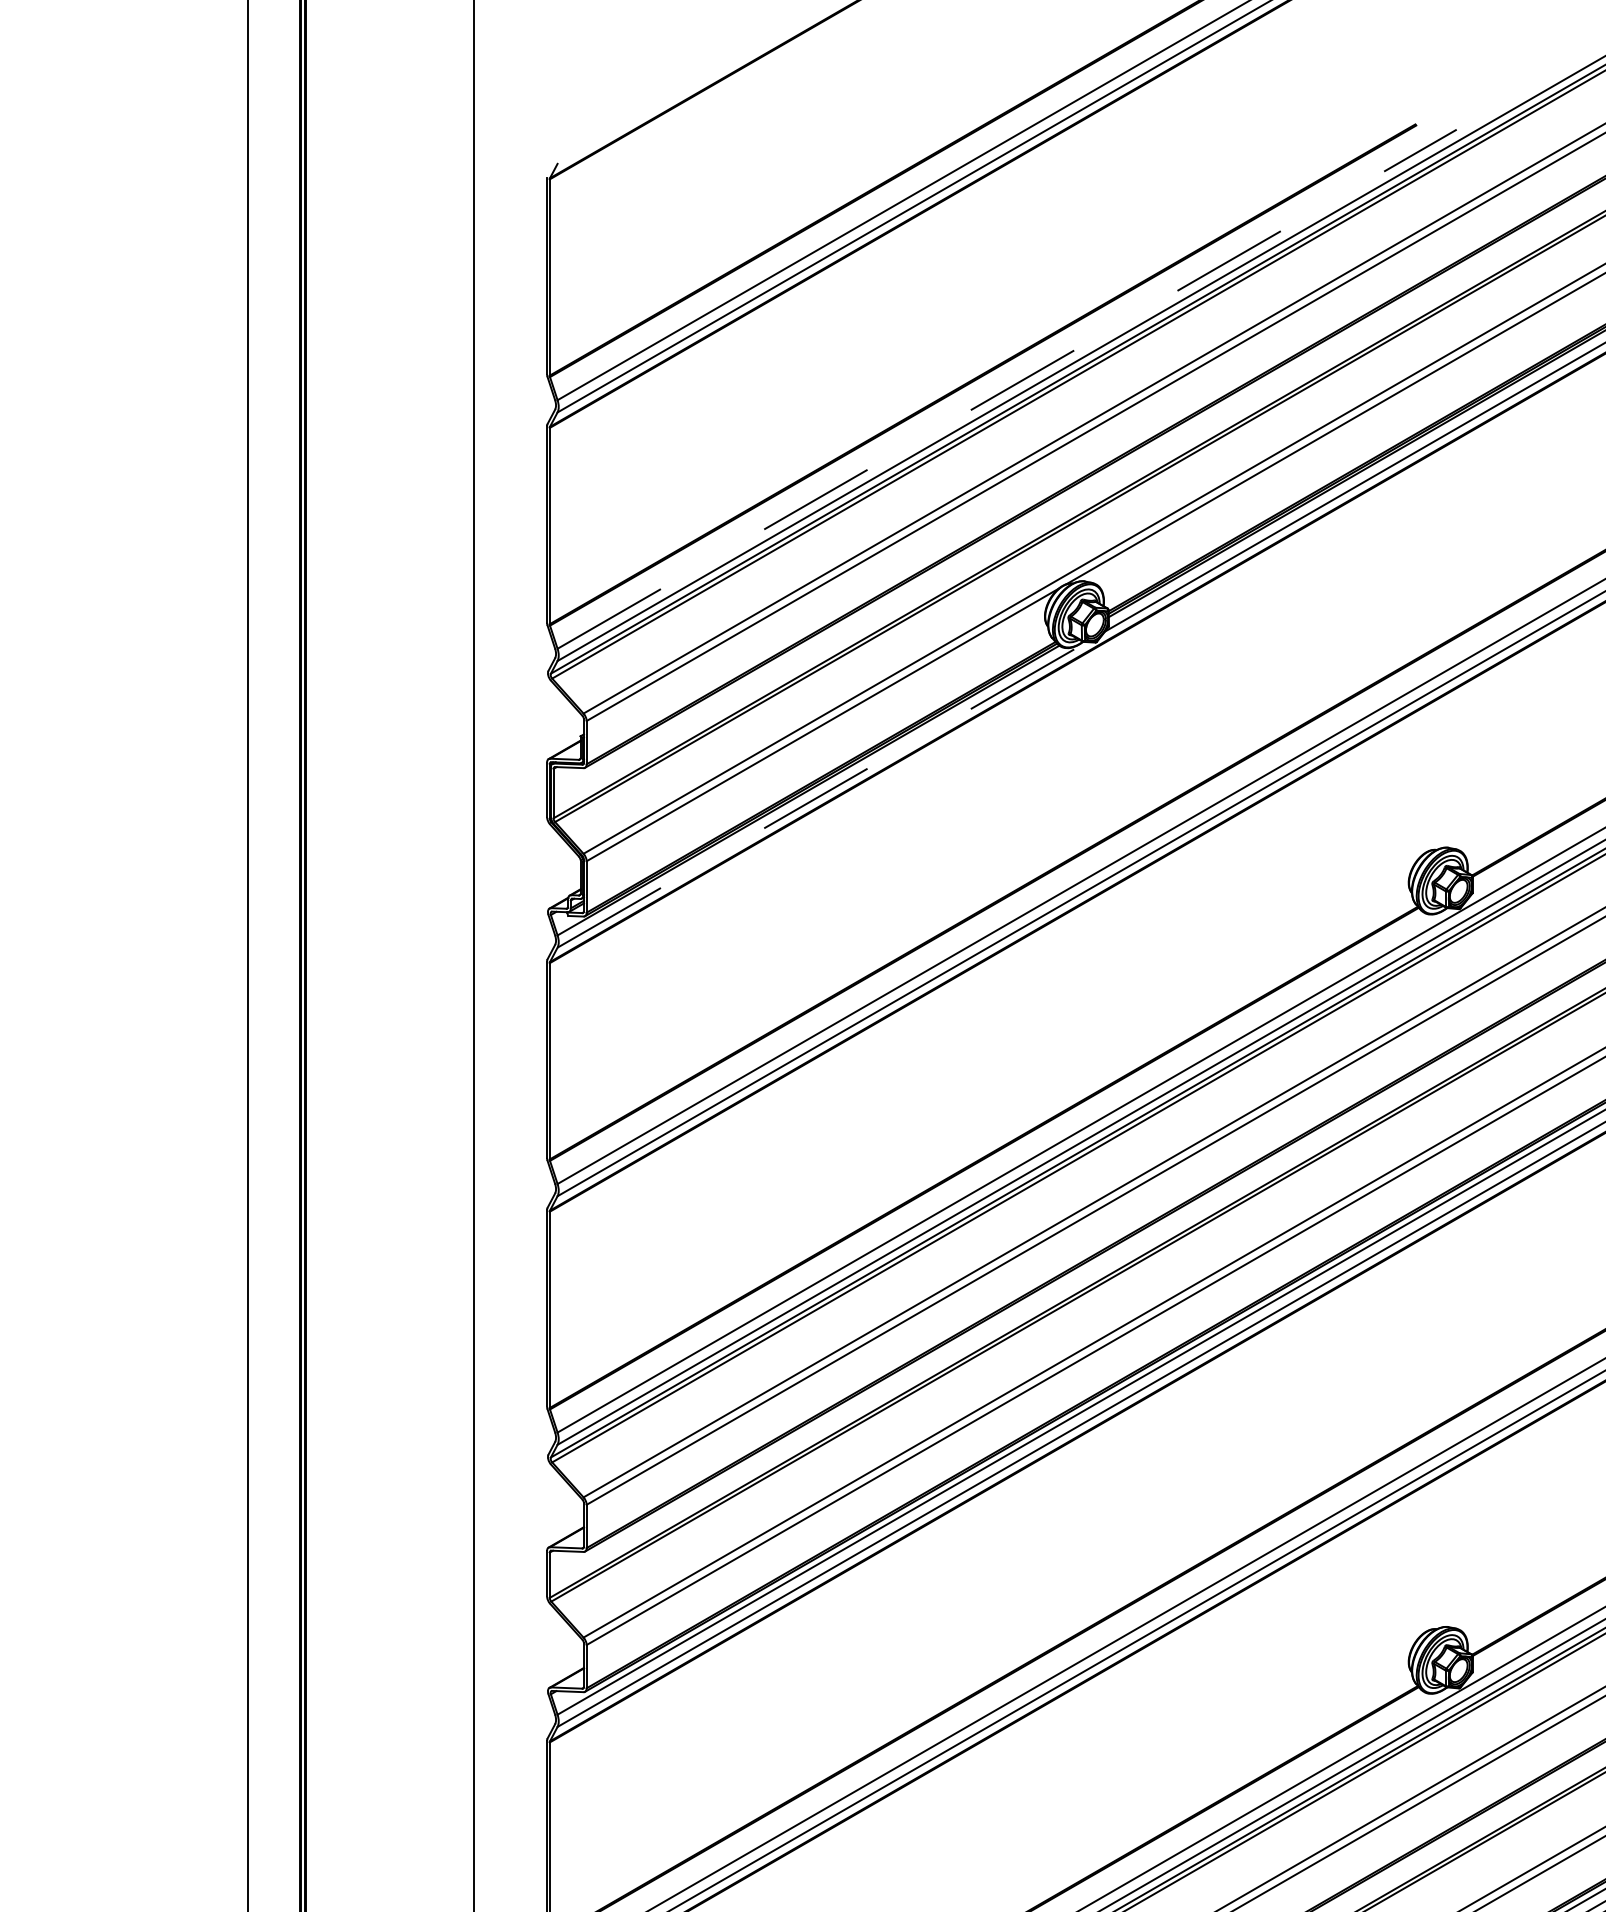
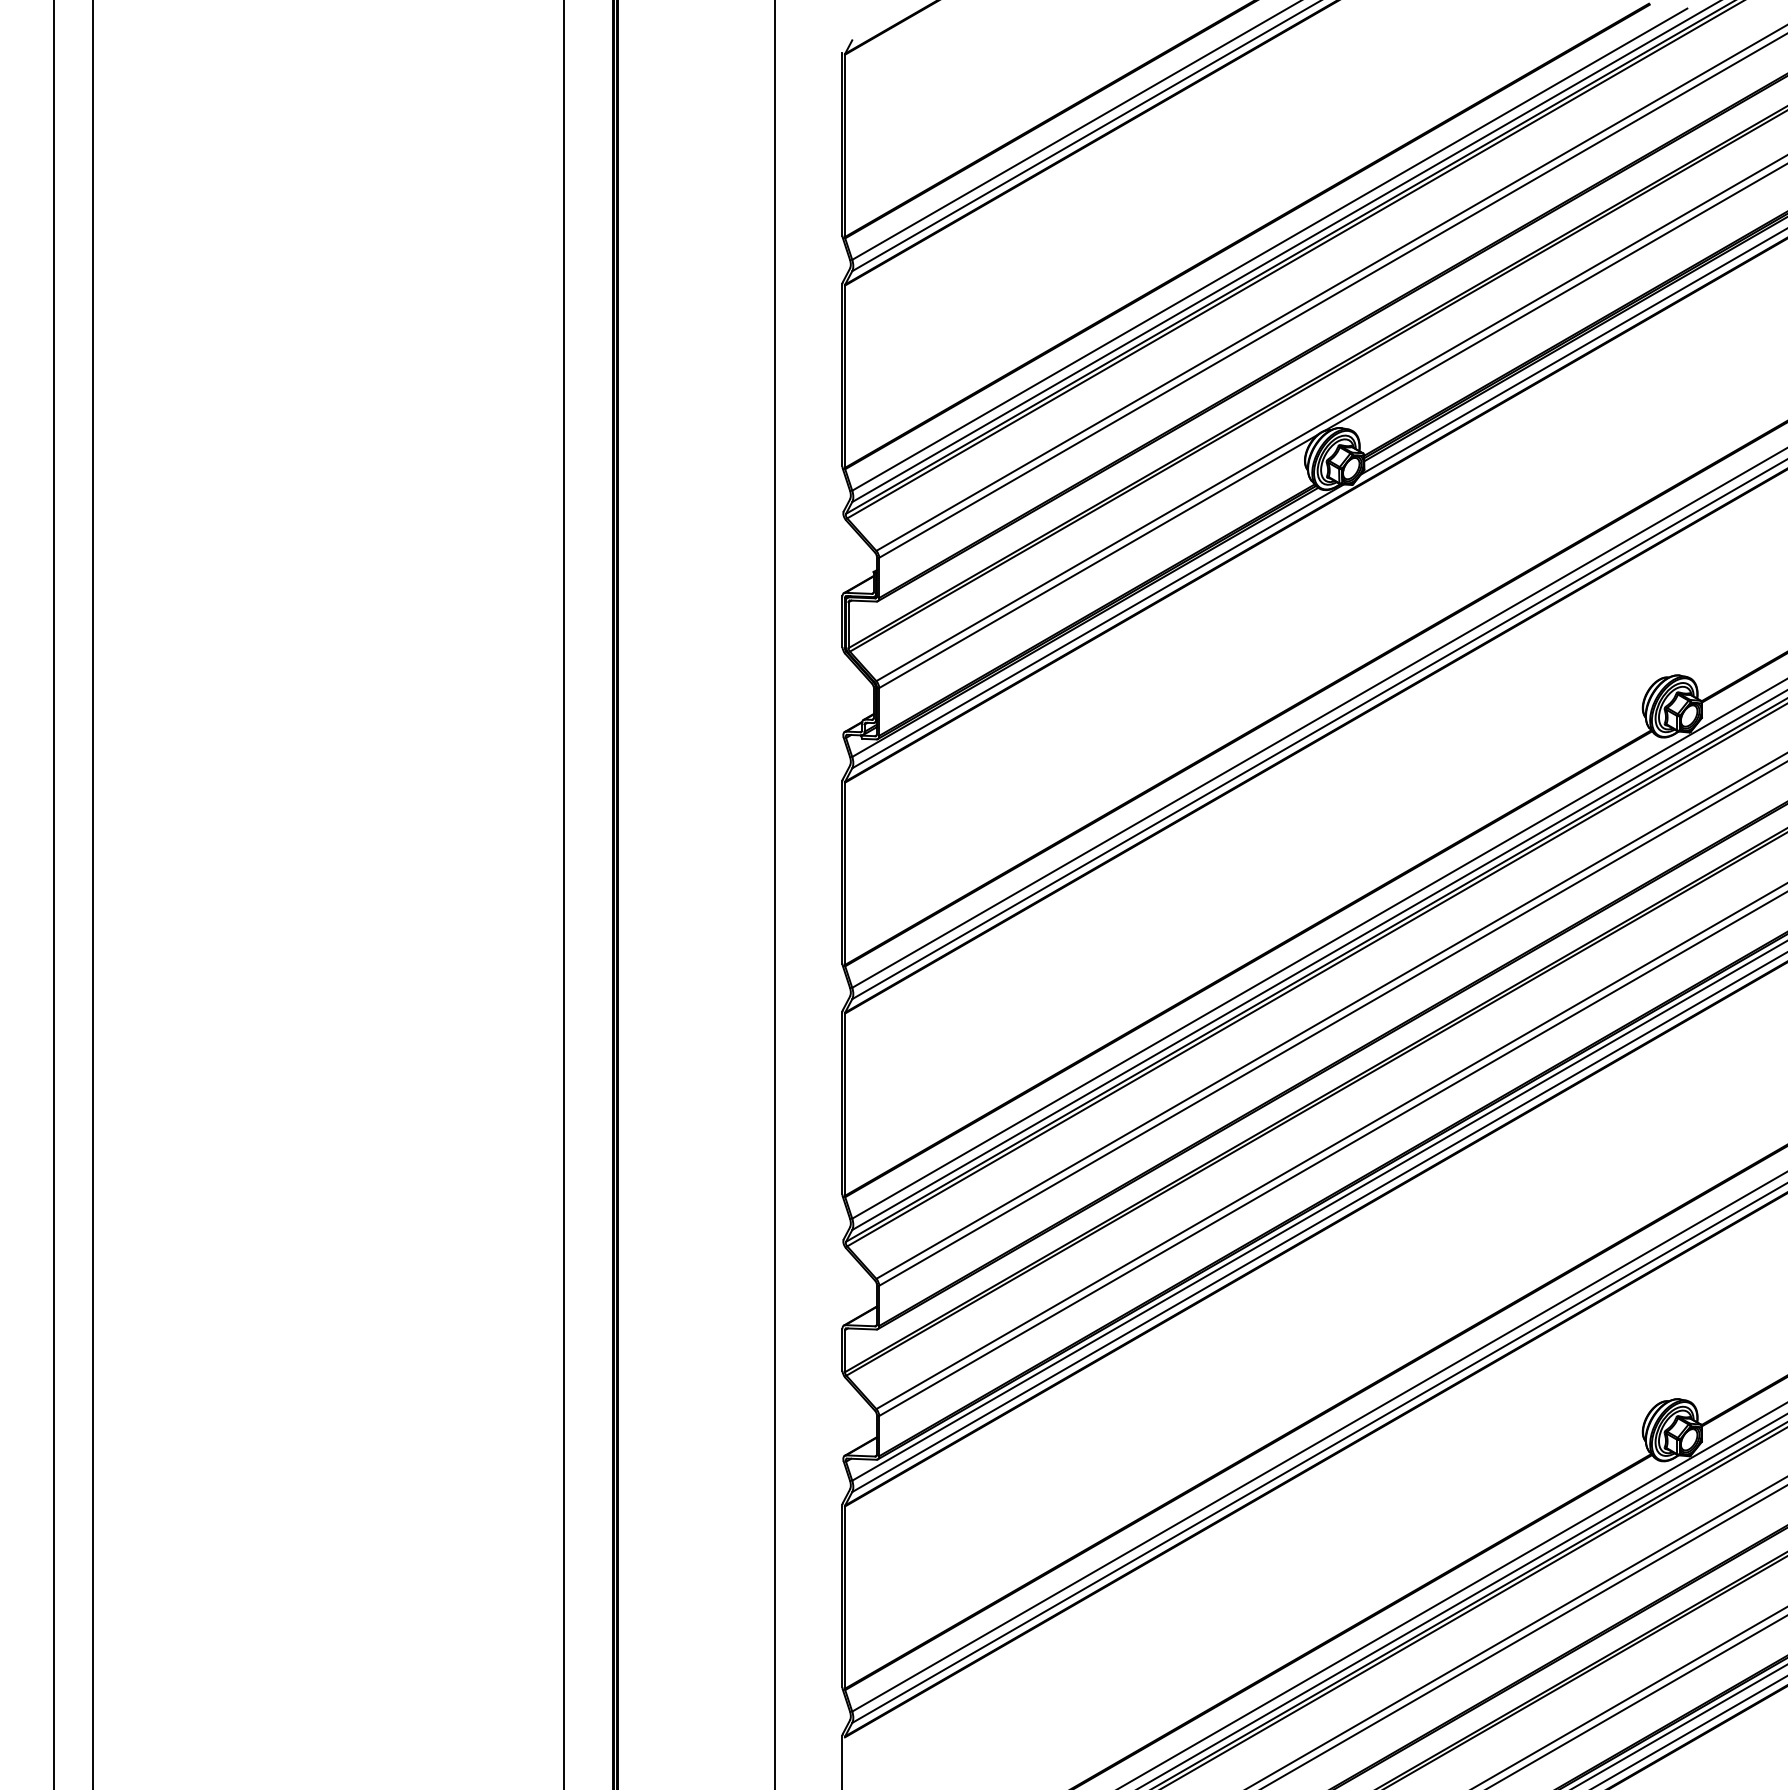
line: (1007, 389) -> (1270, 249), dashed -> solid
line: (822, 794) -> (1098, 626), dashed -> solid

